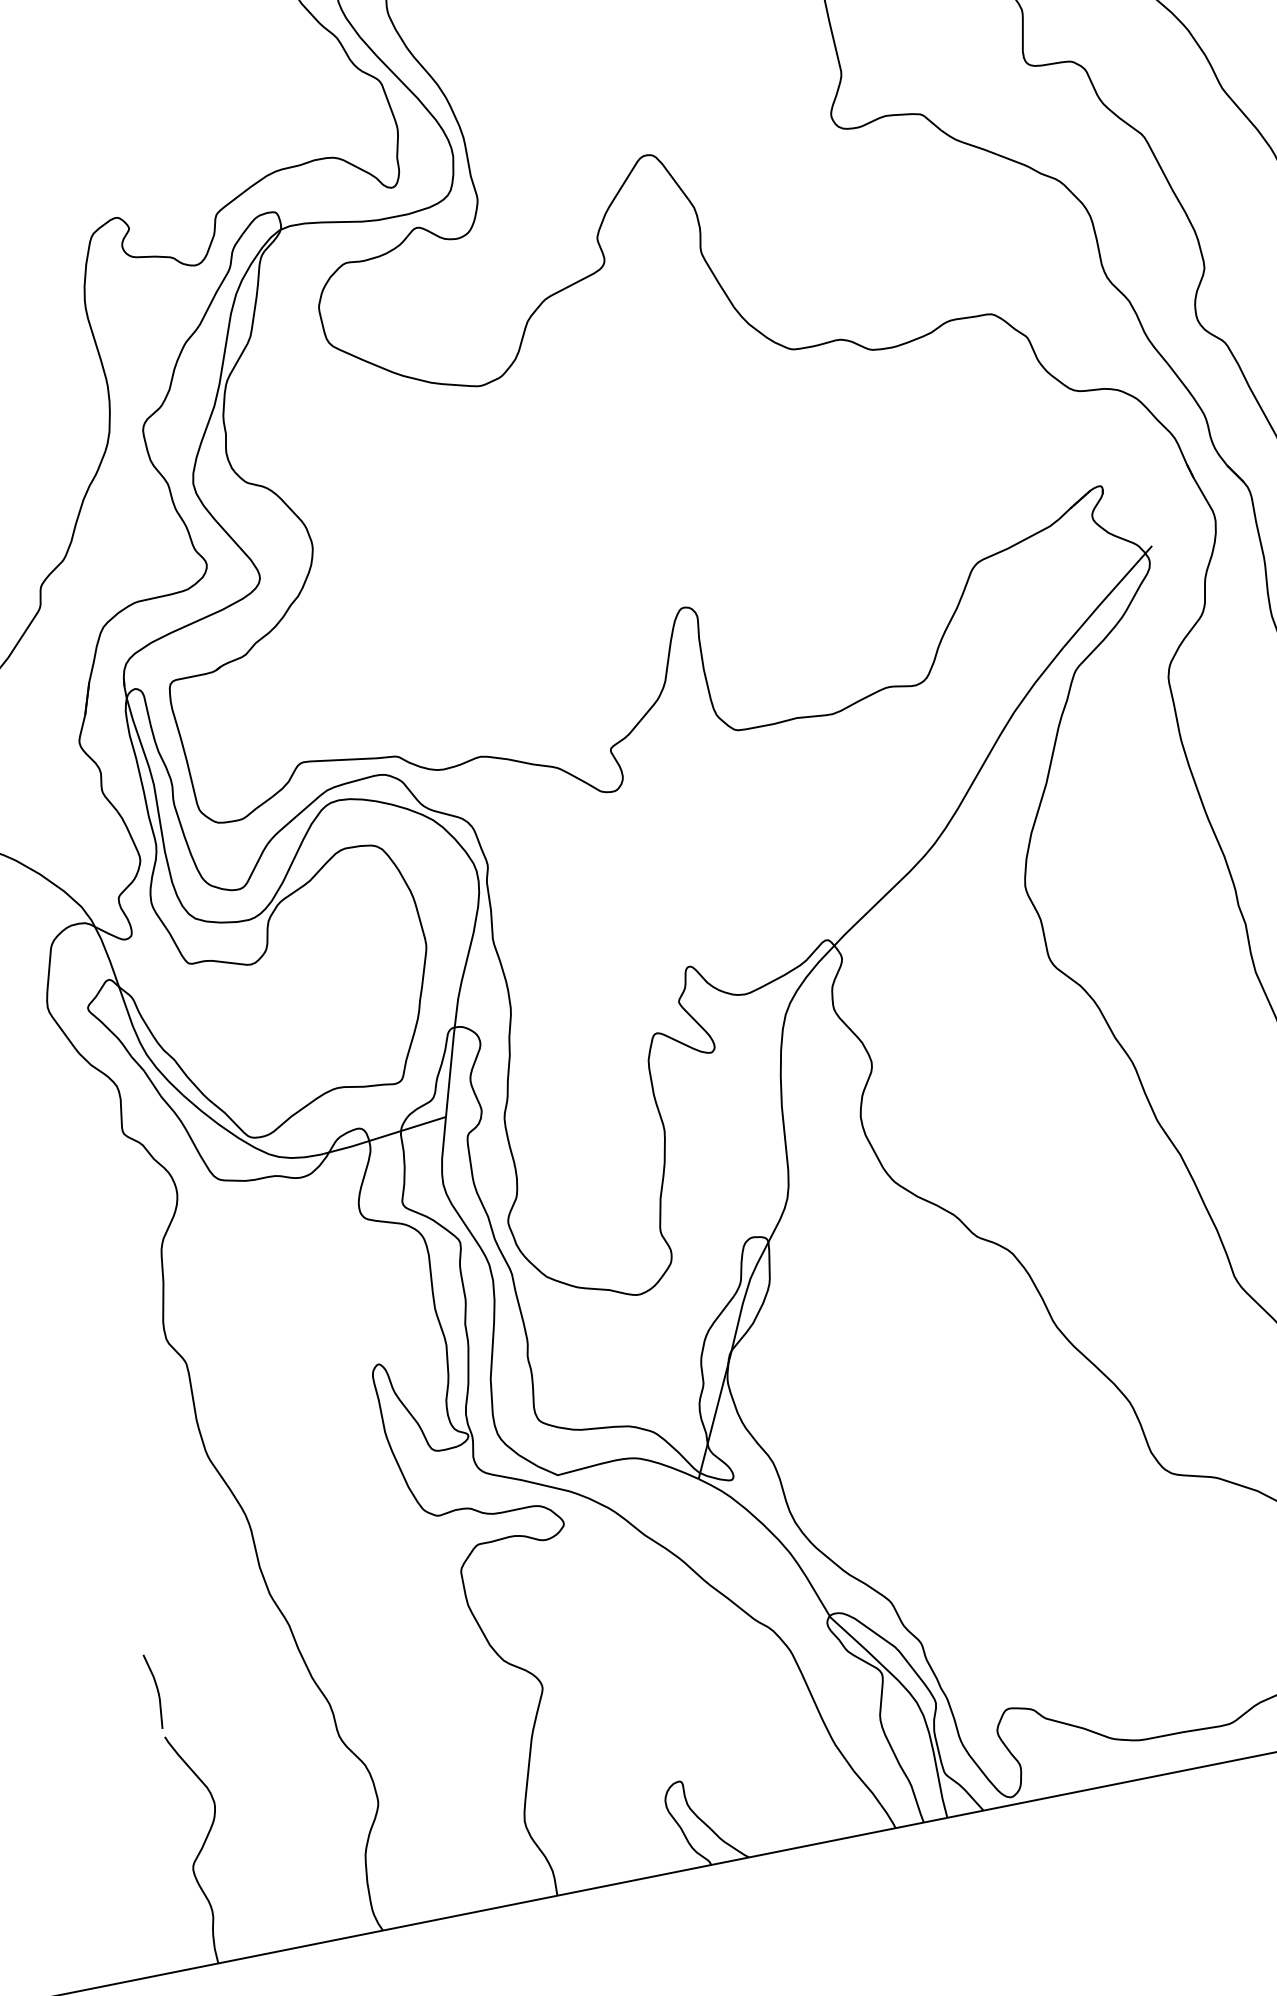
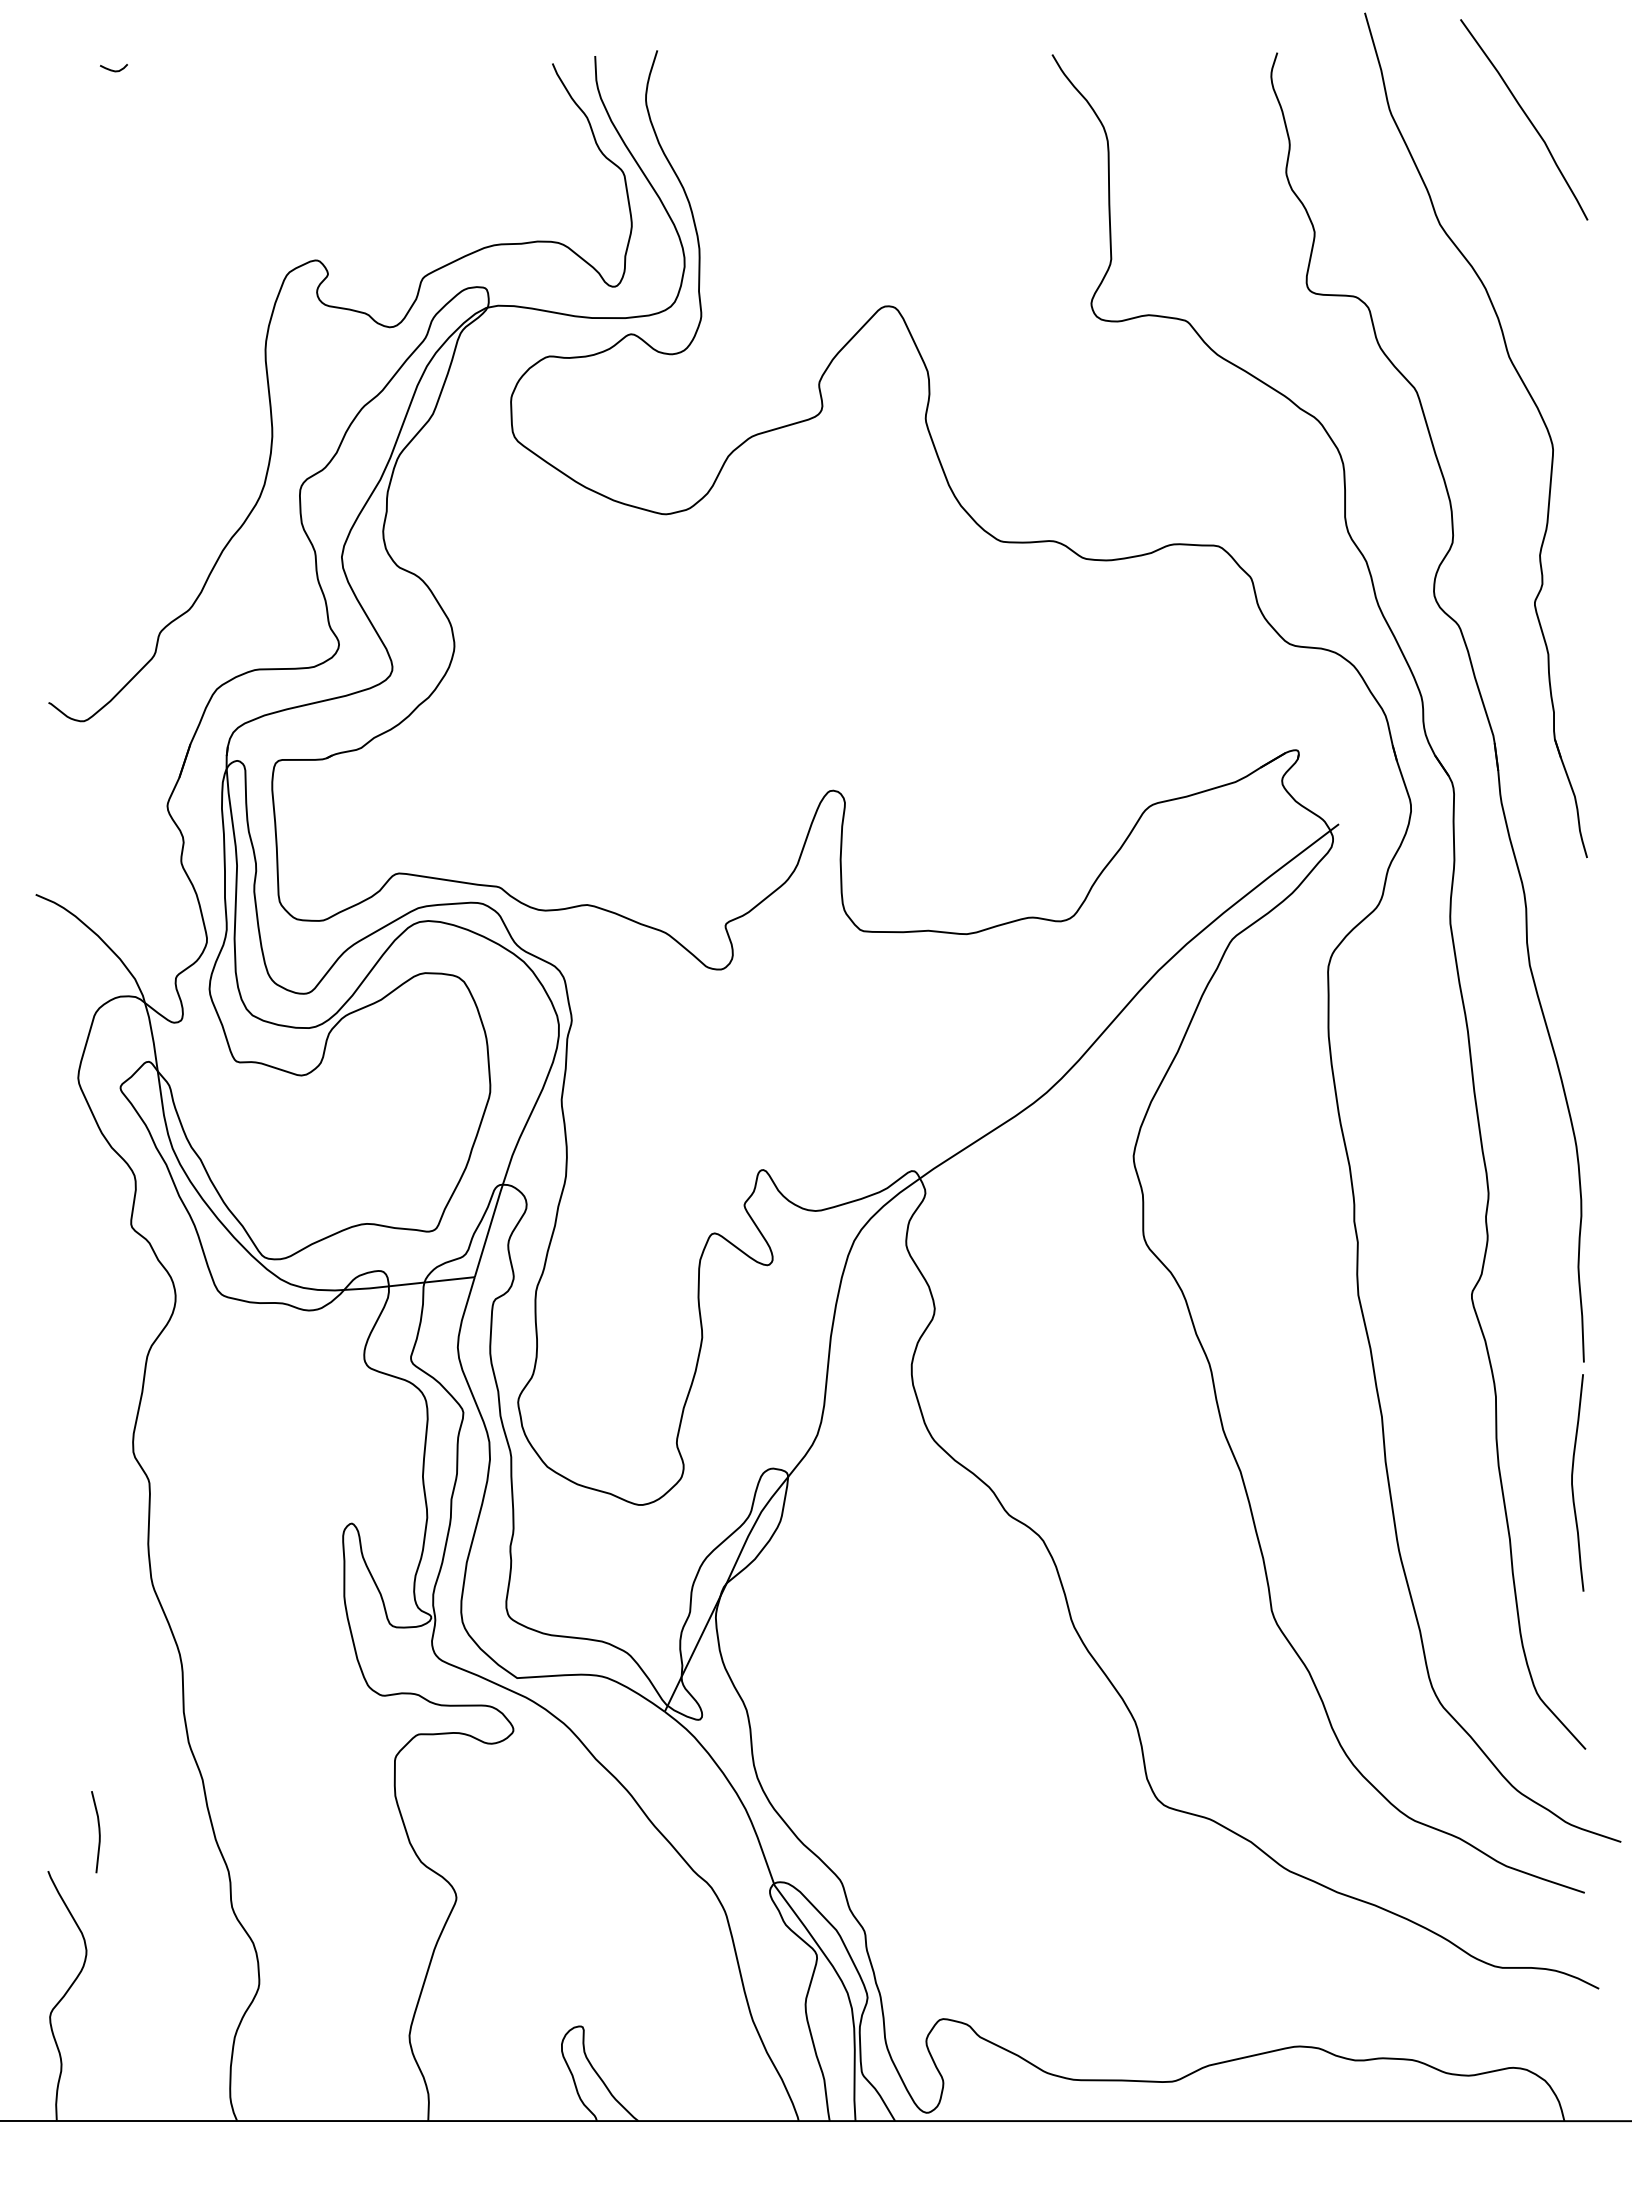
curve: (157, 1691) -> (98, 1832), moved

